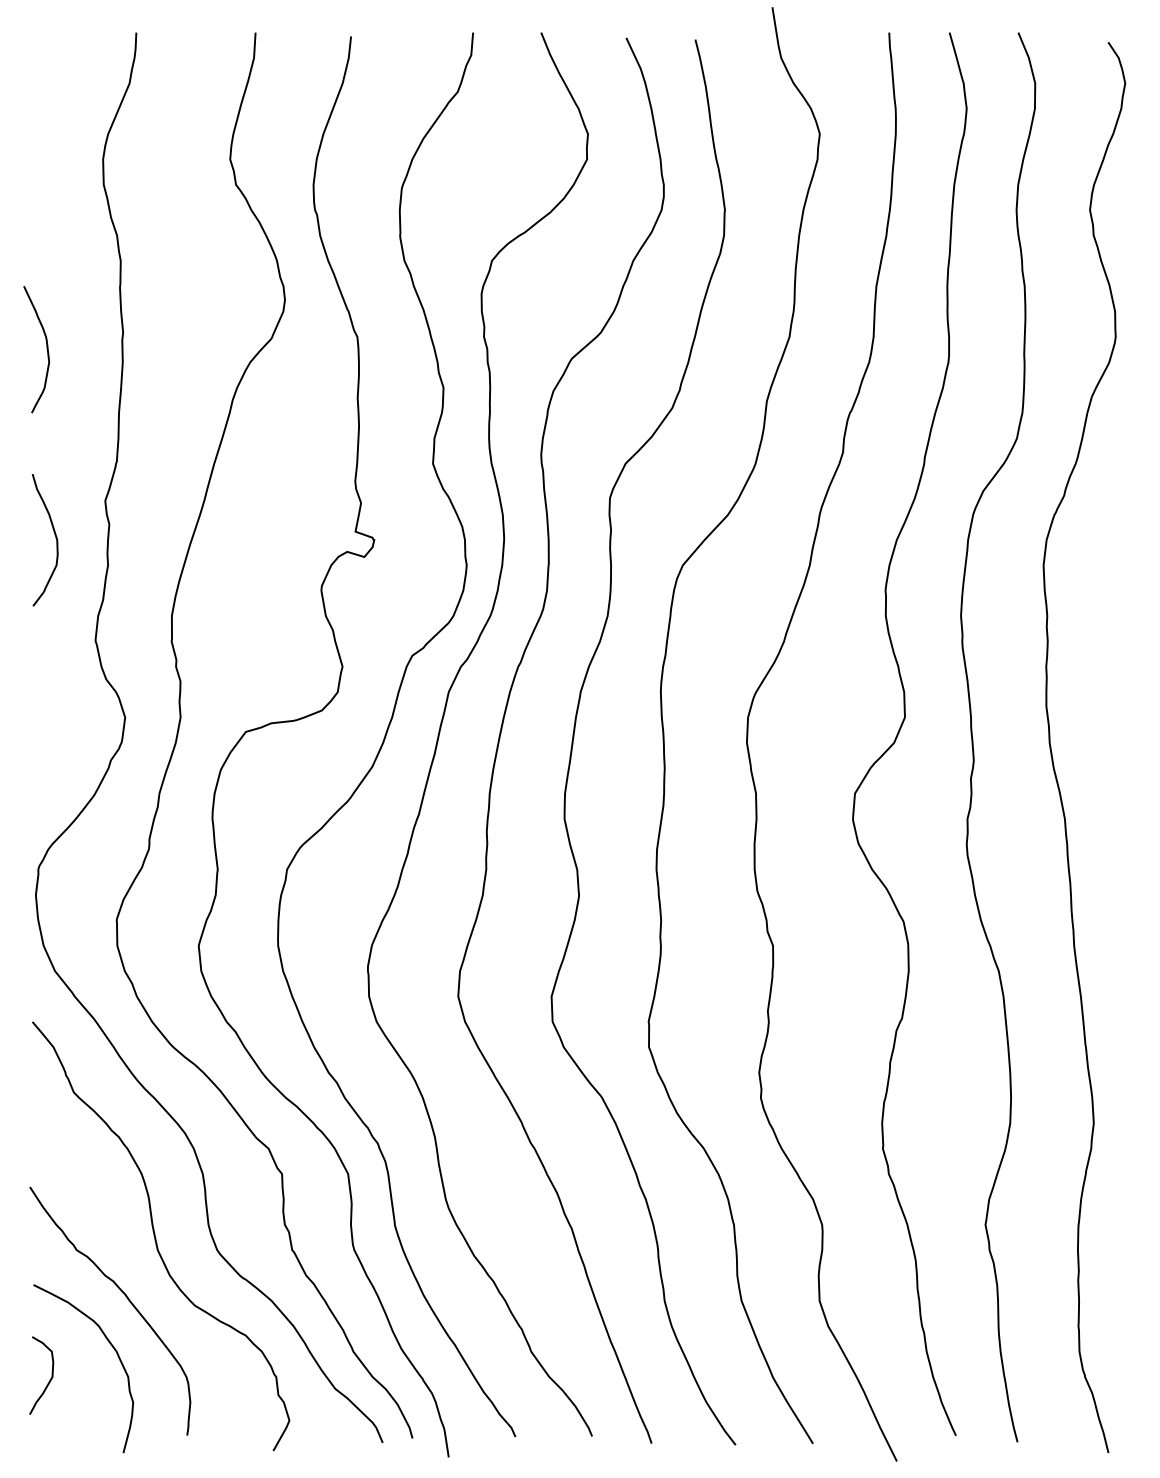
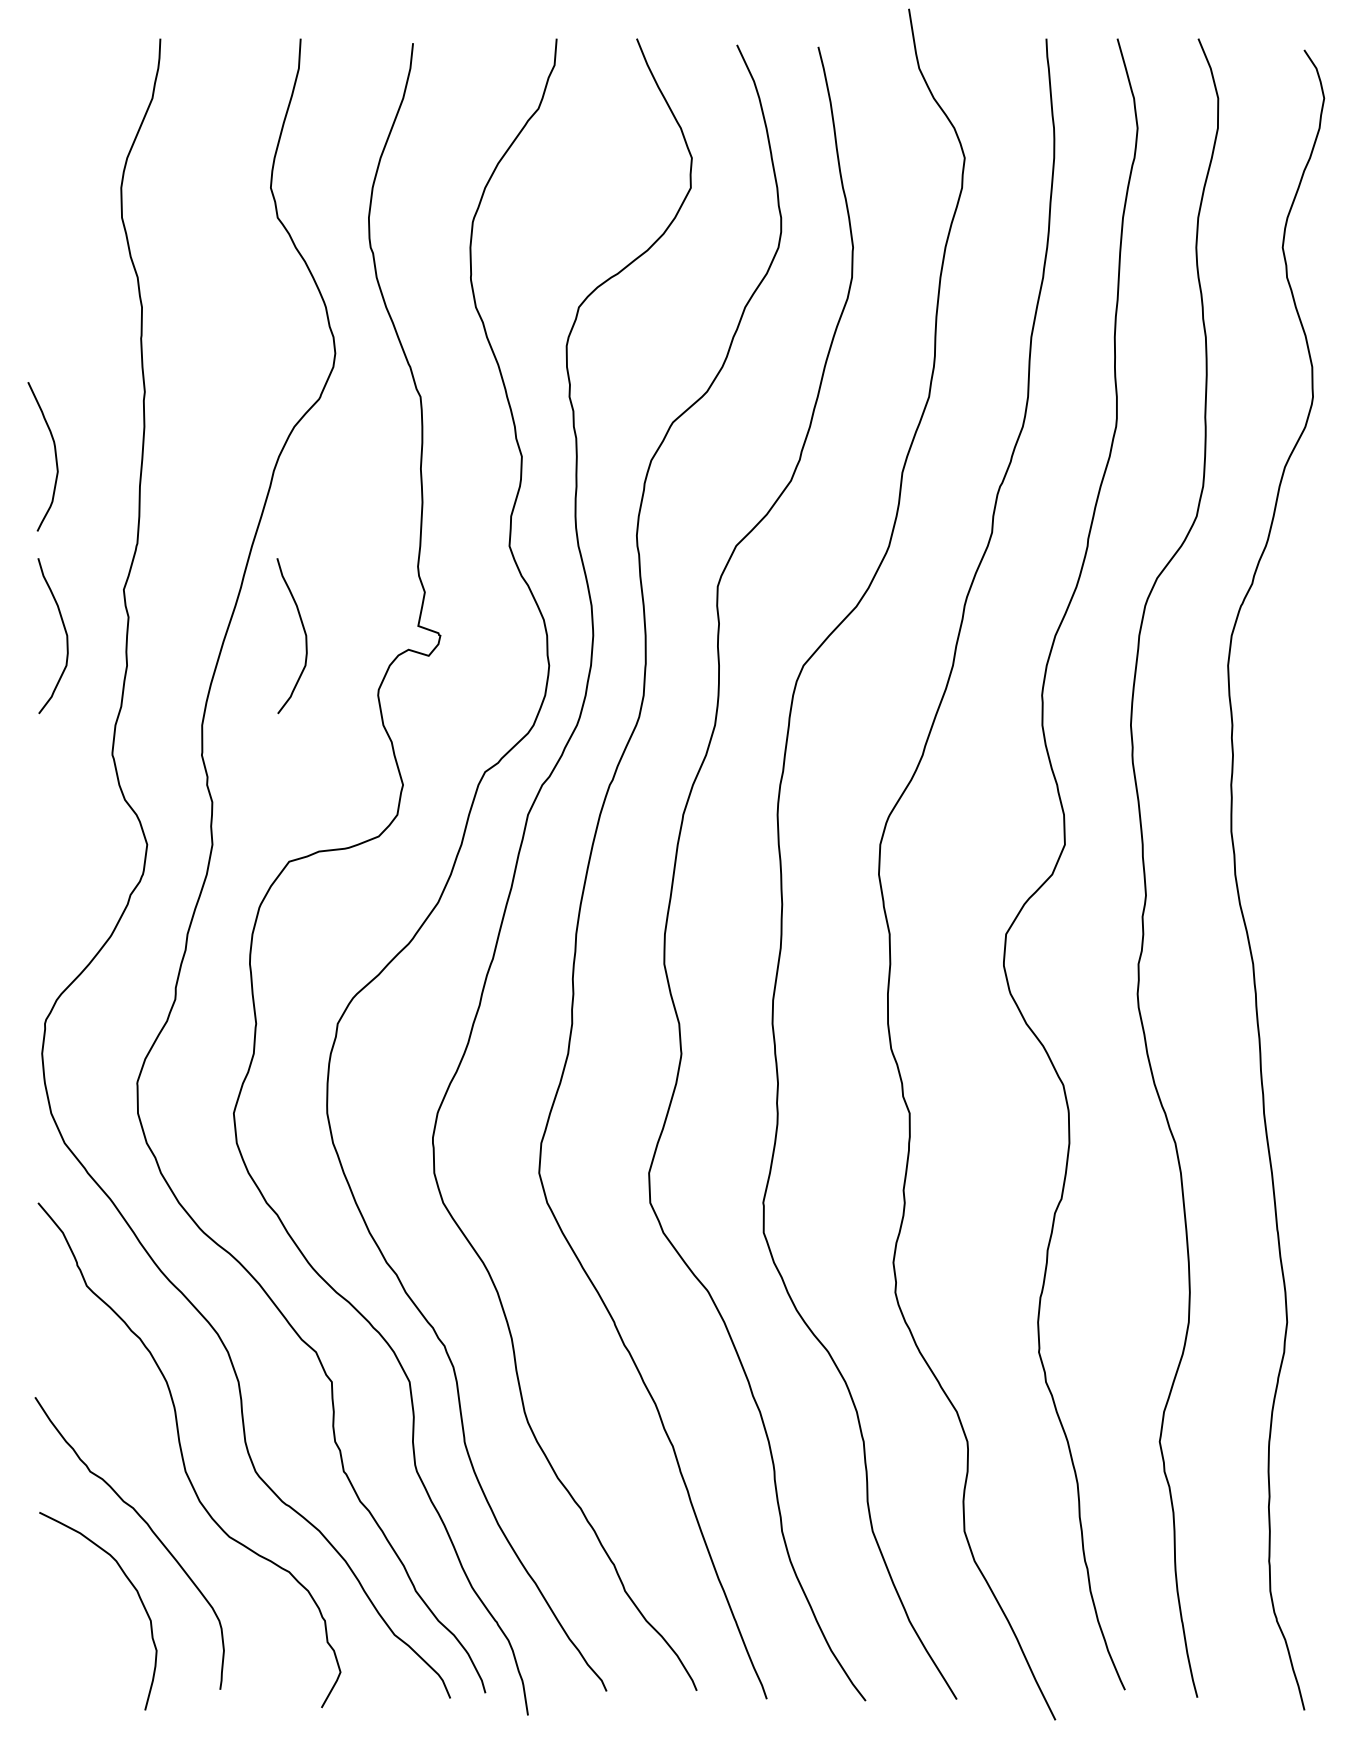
curve: (46, 346) -> (54, 453), moved
curve: (258, 538) -> (304, 634), added
curve: (49, 1380) -> (58, 1624), removed

